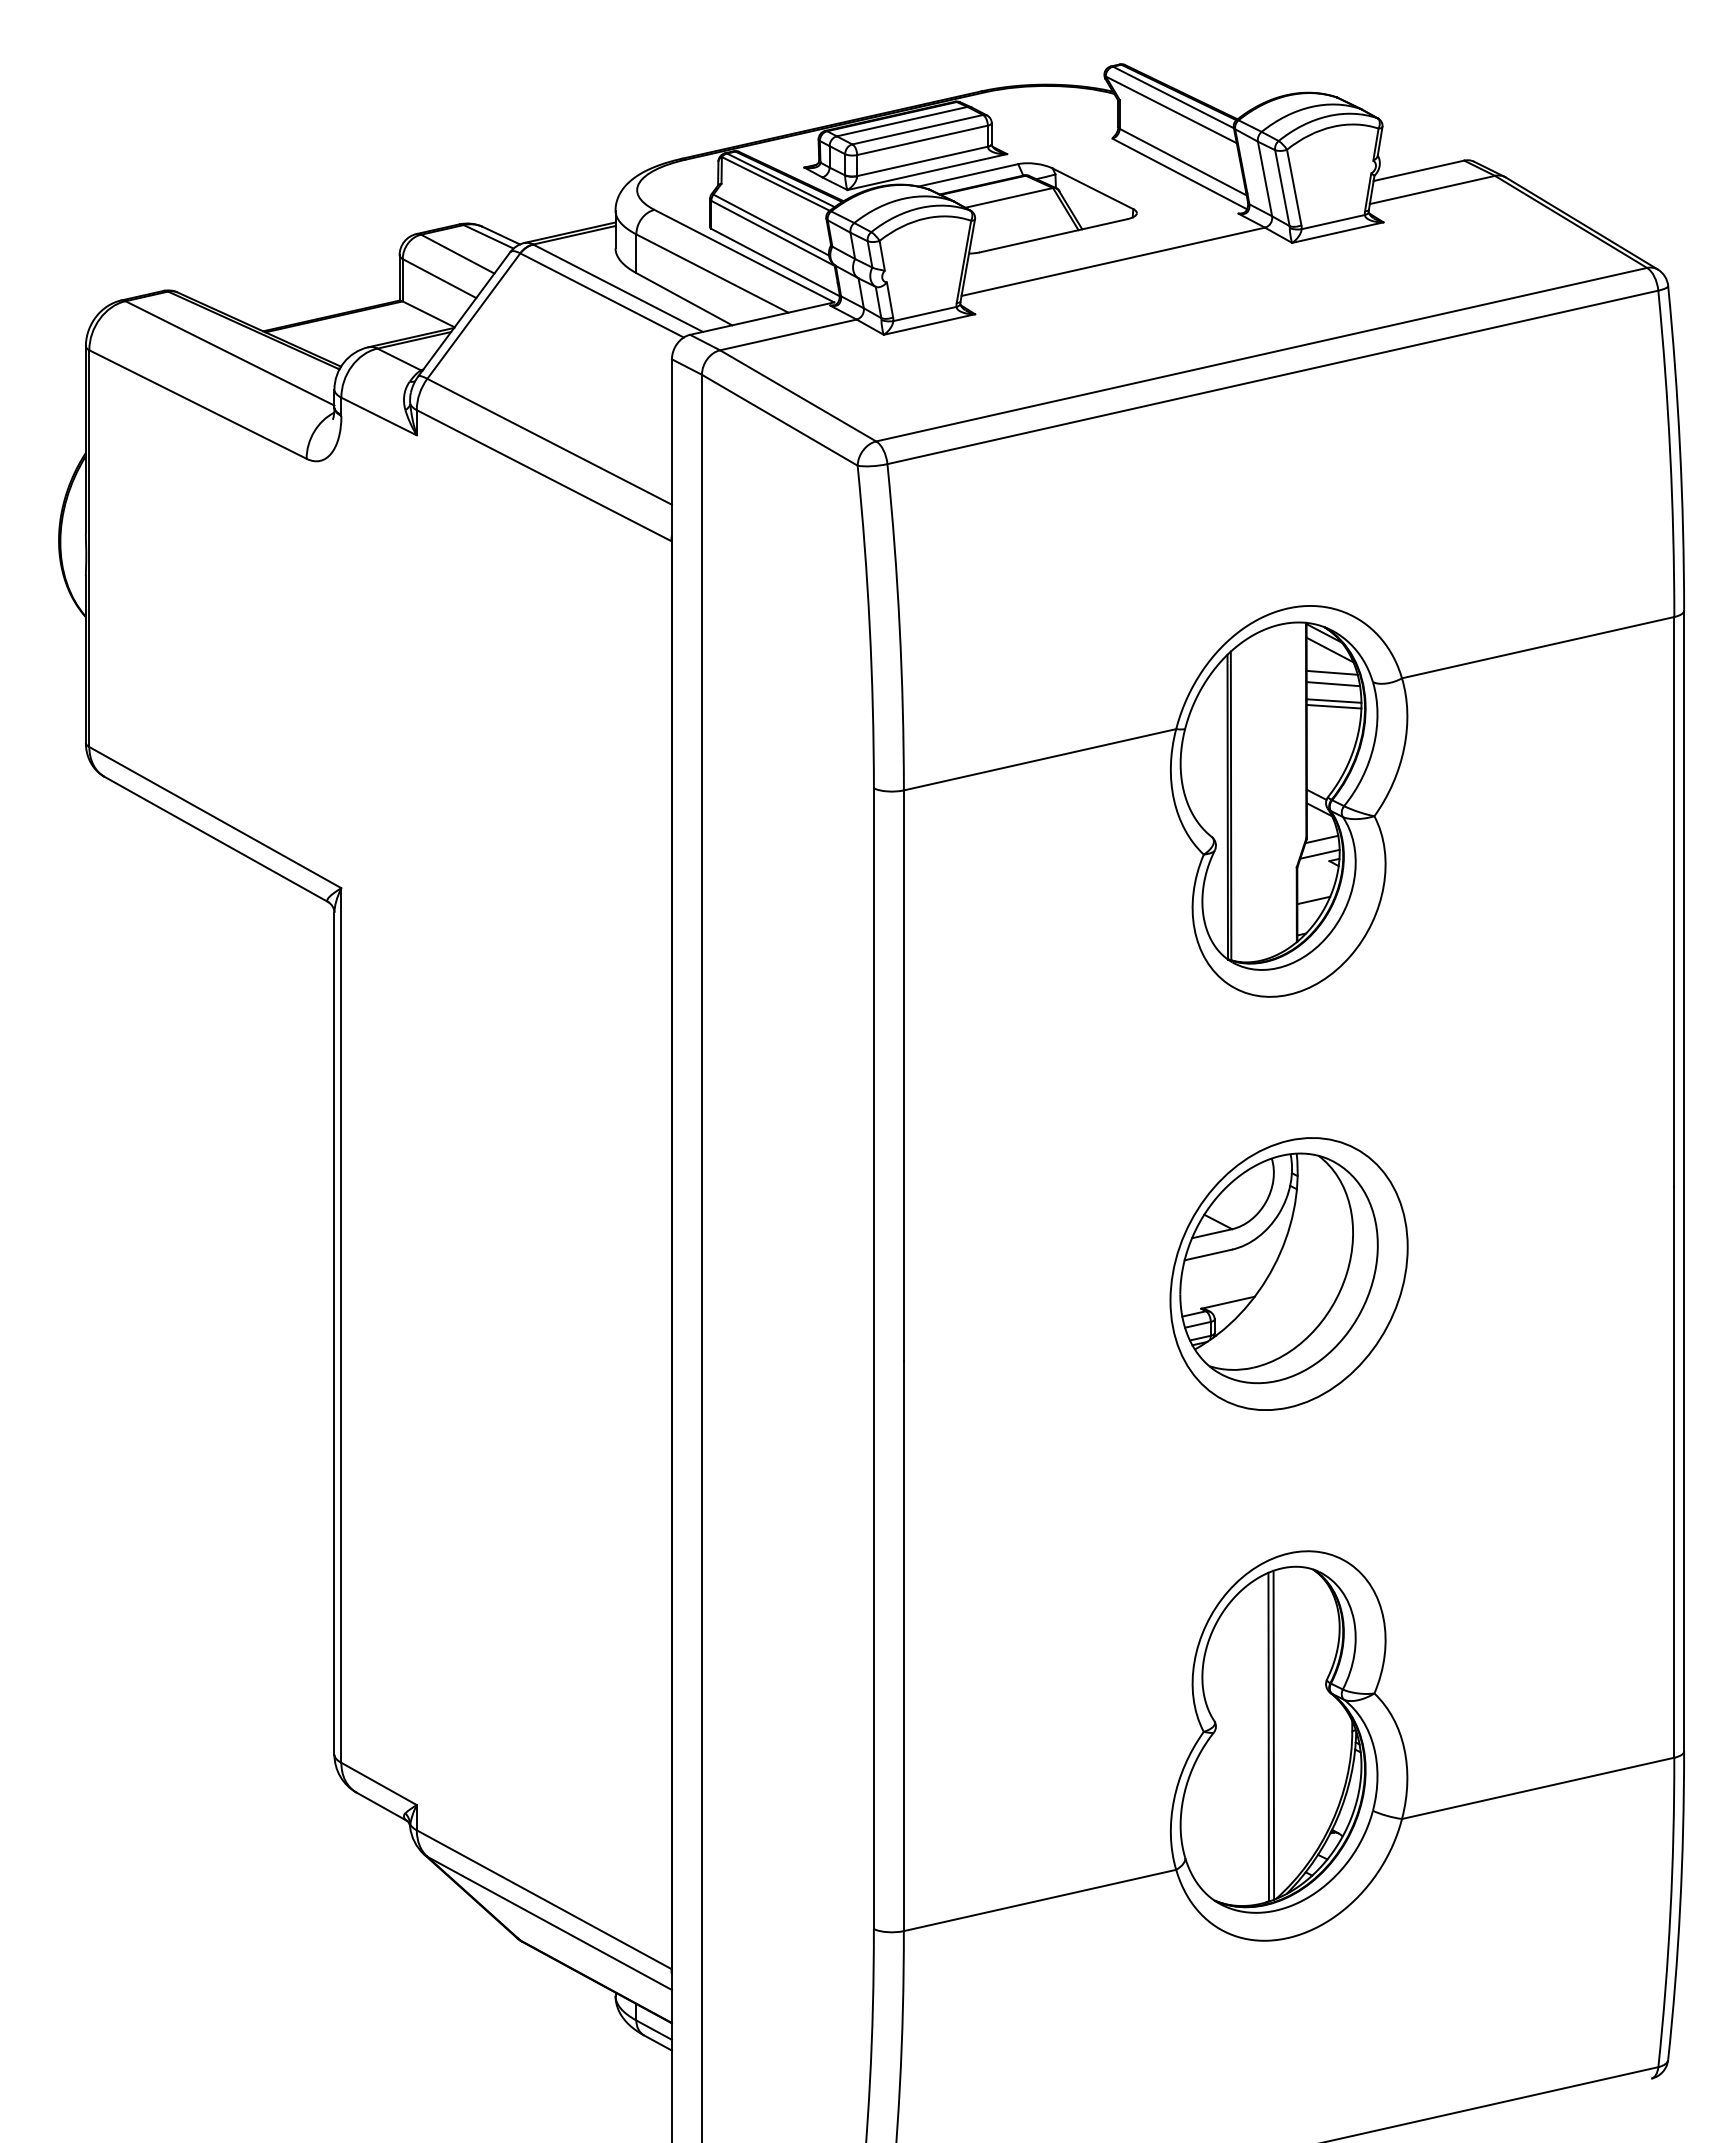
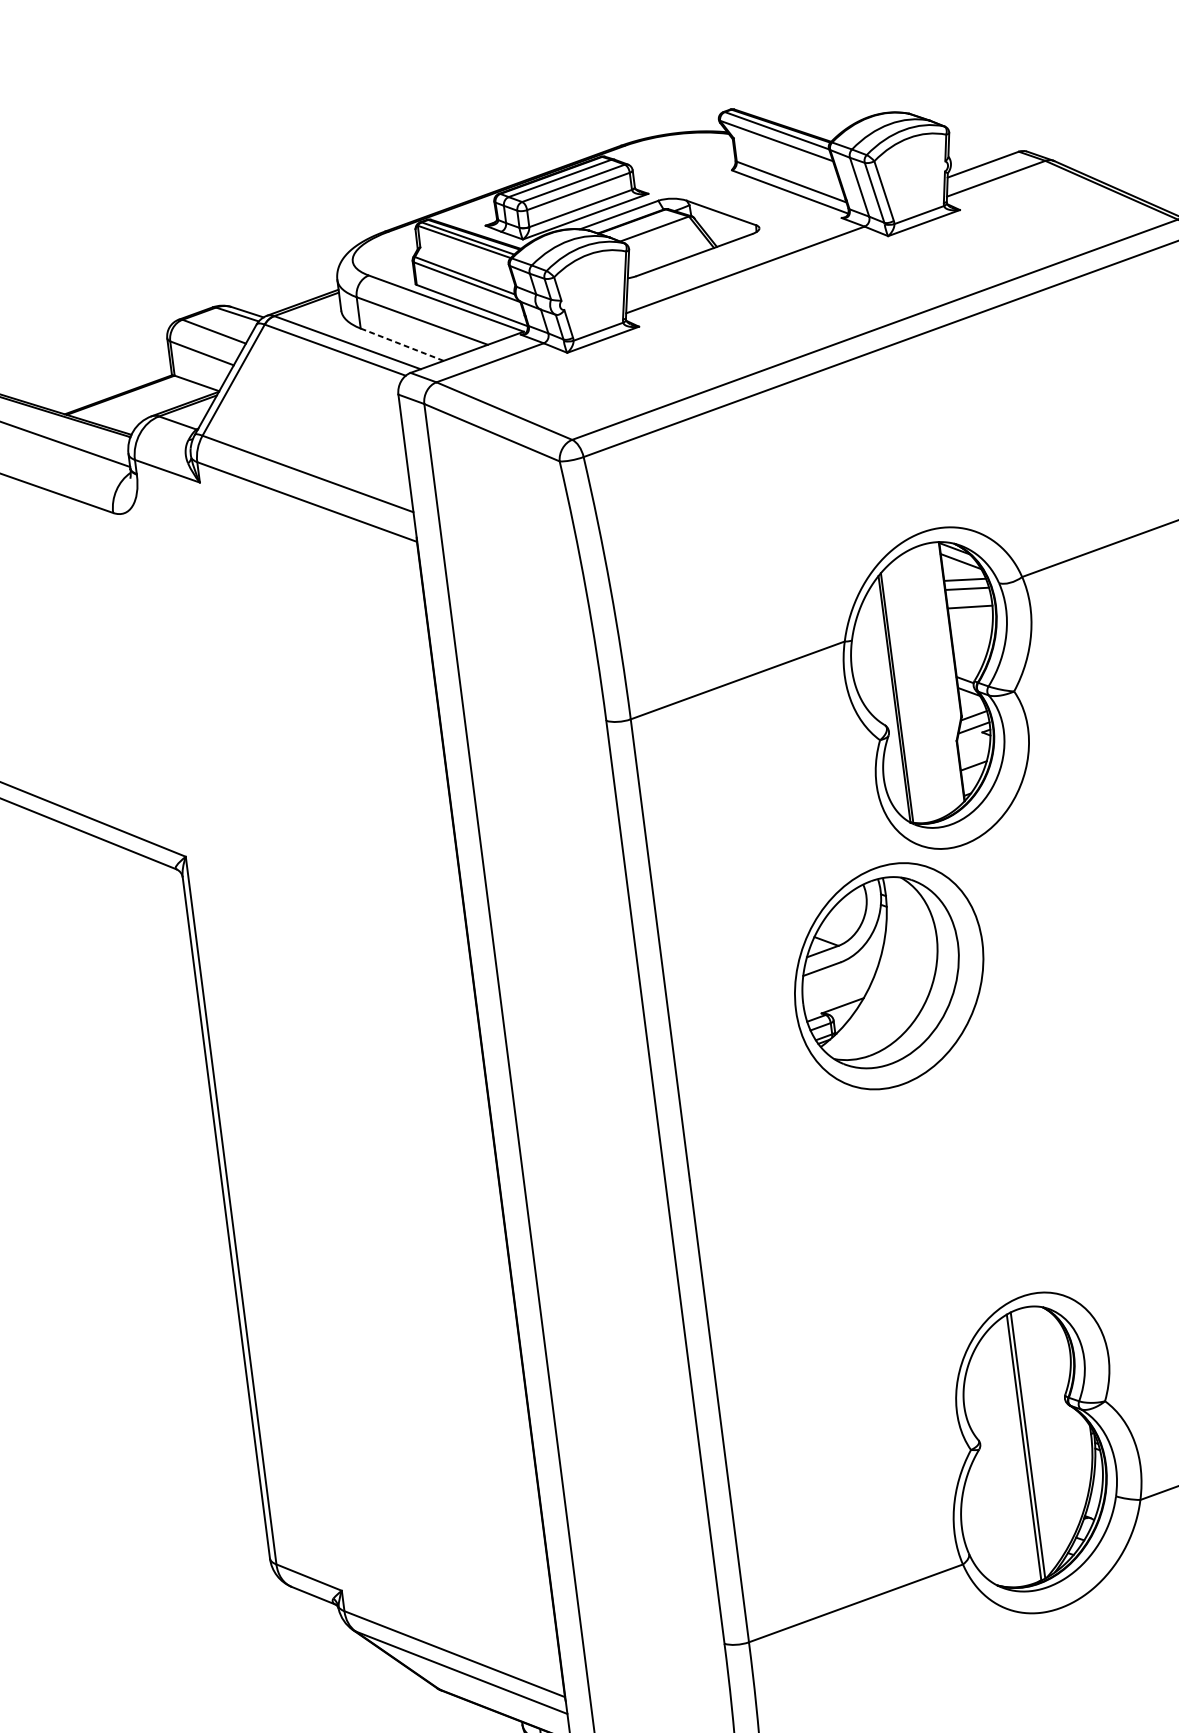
line: (684, 299) -> (402, 344), solid -> dashed
line: (1333, 700) -> (969, 602), removed
part: (1288, 1273) -> (888, 975), moved

